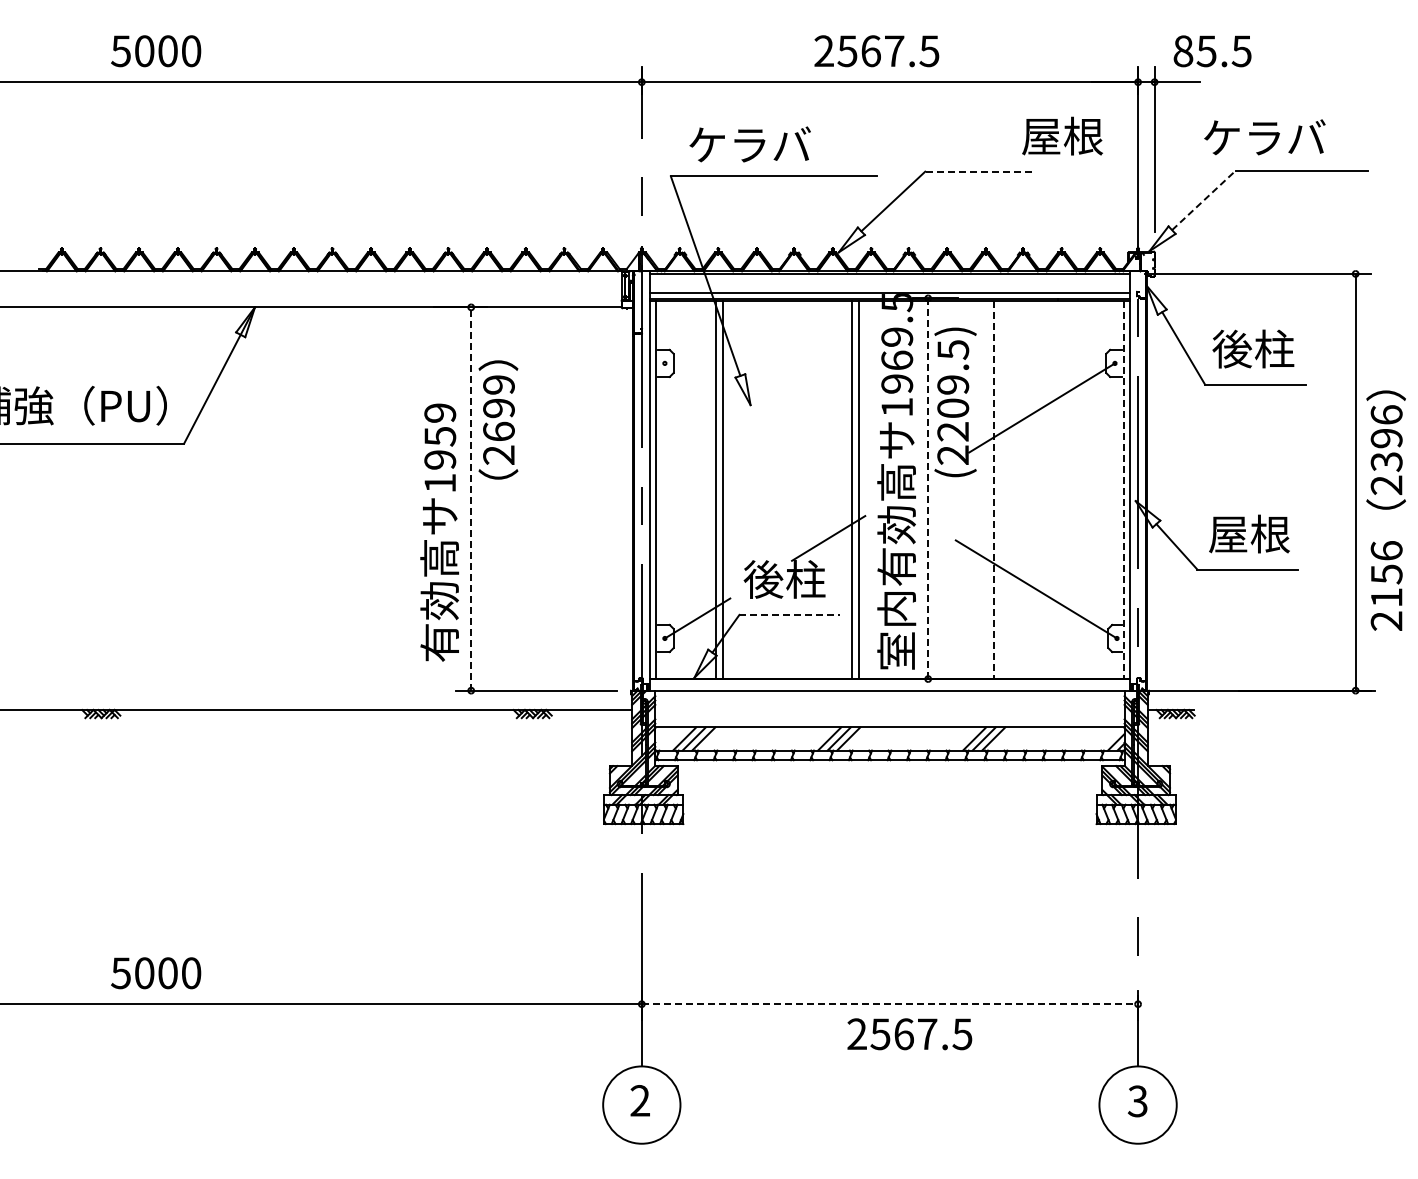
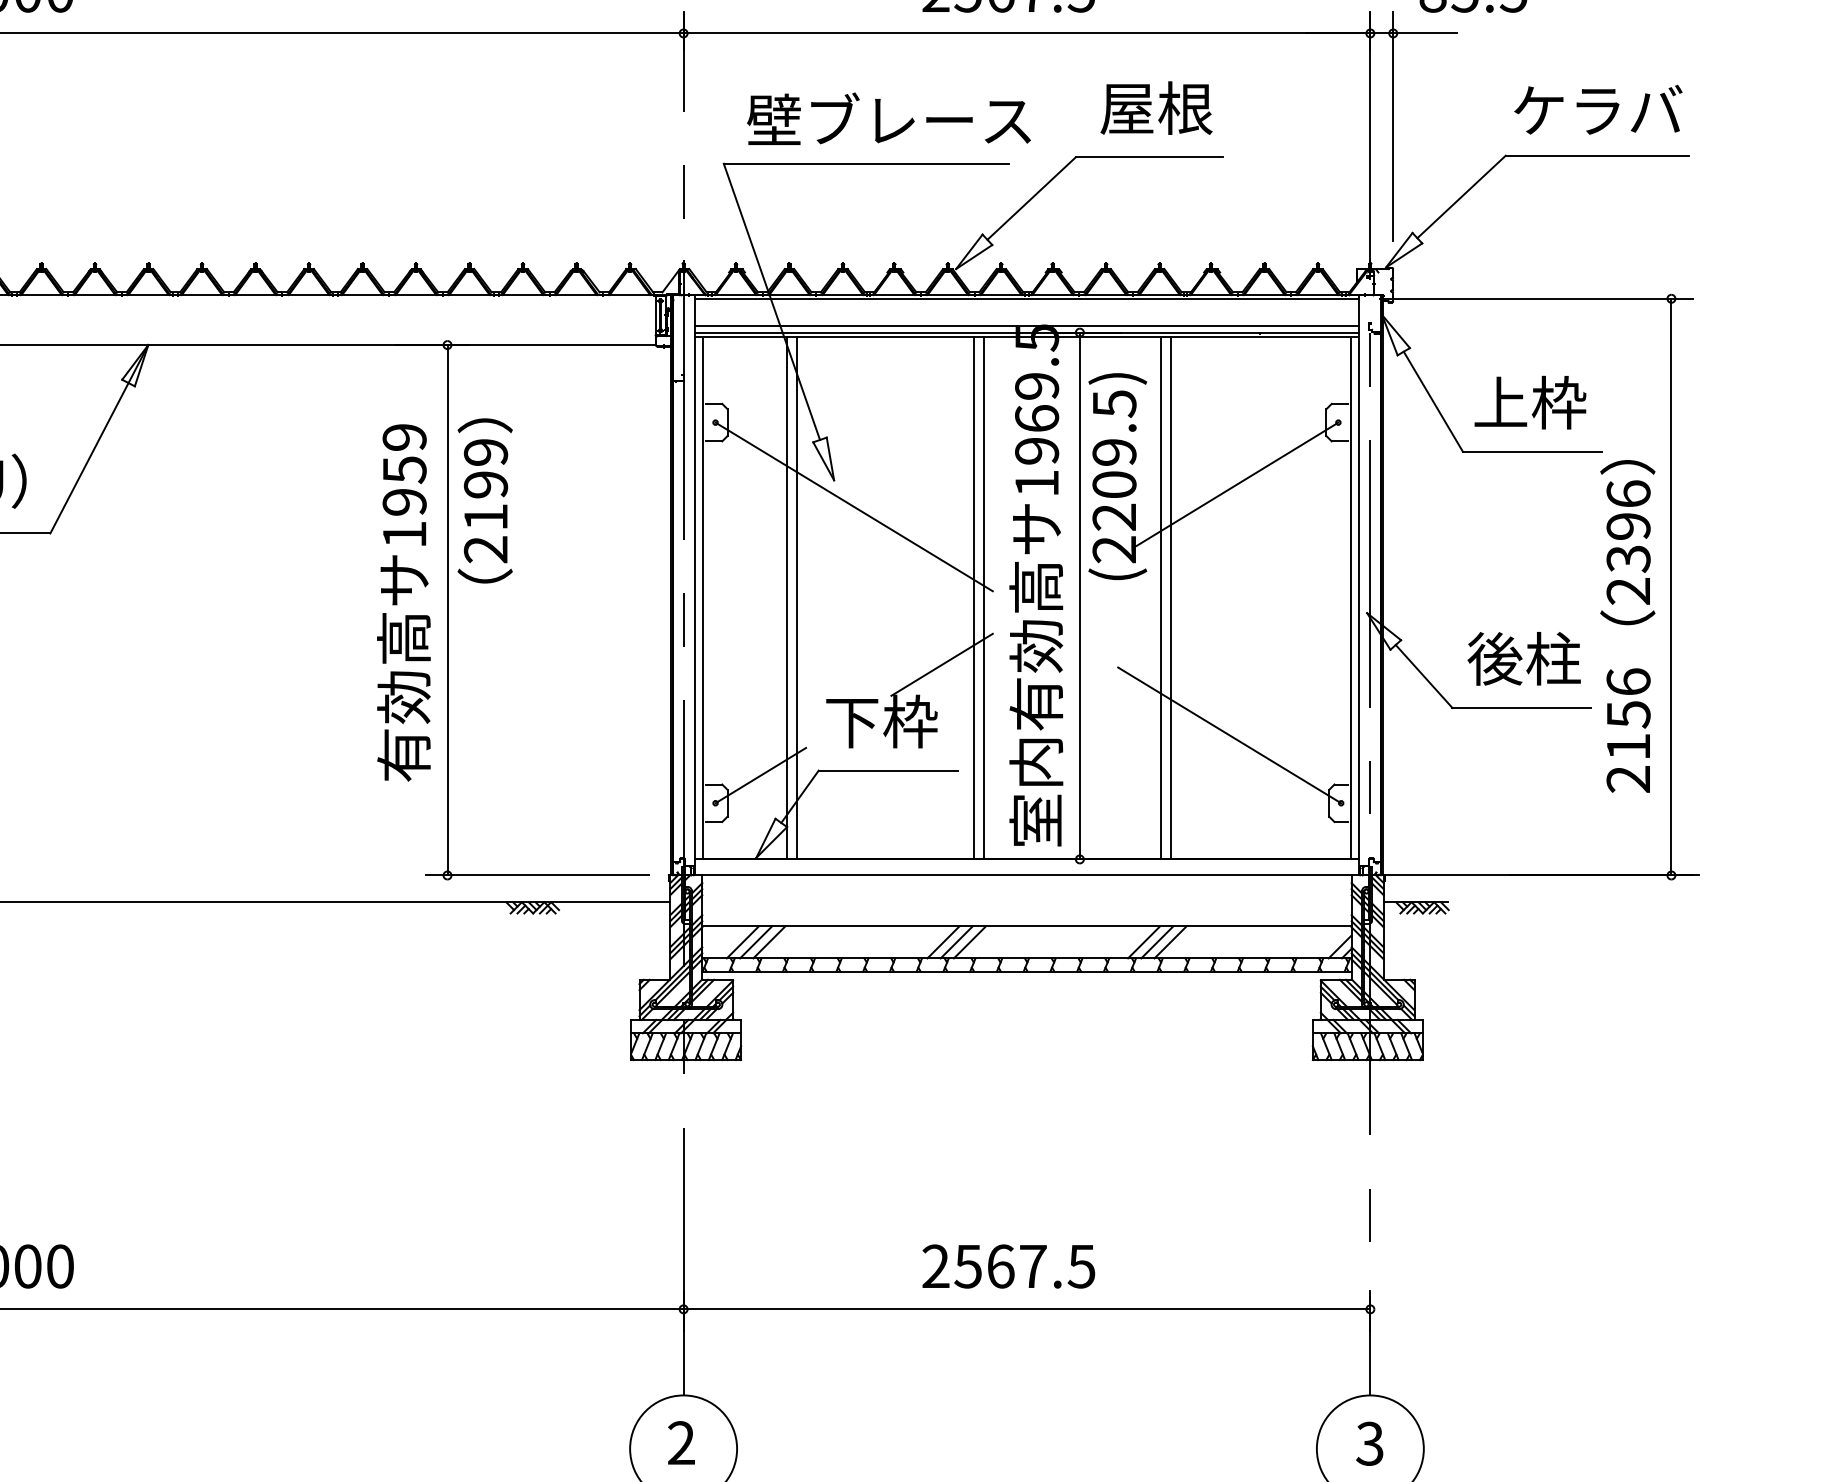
text: (1062, 135) -> (1156, 107), moved
text: (1264, 137) -> (1597, 110), moved
text: (789, 143) -> (887, 118), ケラバ -> 壁ブレース
line: (978, 171) -> (1149, 157), dashed -> solid
line: (1204, 200) -> (1462, 197), dashed -> solid
text: (1253, 348) -> (1530, 401), 後柱 -> 上枠
line: (764, 424) -> (853, 507), added
text: (498, 430) -> (485, 515), 2699 -> 2199
line: (928, 488) -> (1080, 595), dashed -> solid
line: (986, 490) -> (1160, 598), added
line: (994, 490) -> (1171, 598), dashed -> solid
line: (1124, 490) -> (1351, 598), dashed -> solid
line: (471, 499) -> (447, 610), dashed -> solid
text: (1385, 510) -> (1626, 626), moved
text: (439, 532) -> (403, 602), moved
text: (1249, 533) -> (1524, 657), 屋根 -> 後柱
text: (784, 579) -> (881, 721), 後柱 -> 下枠
line: (790, 614) -> (889, 770), dashed -> solid
line: (890, 1004) -> (1027, 1309), dashed -> solid
text: (909, 1034) -> (1008, 1266), moved

